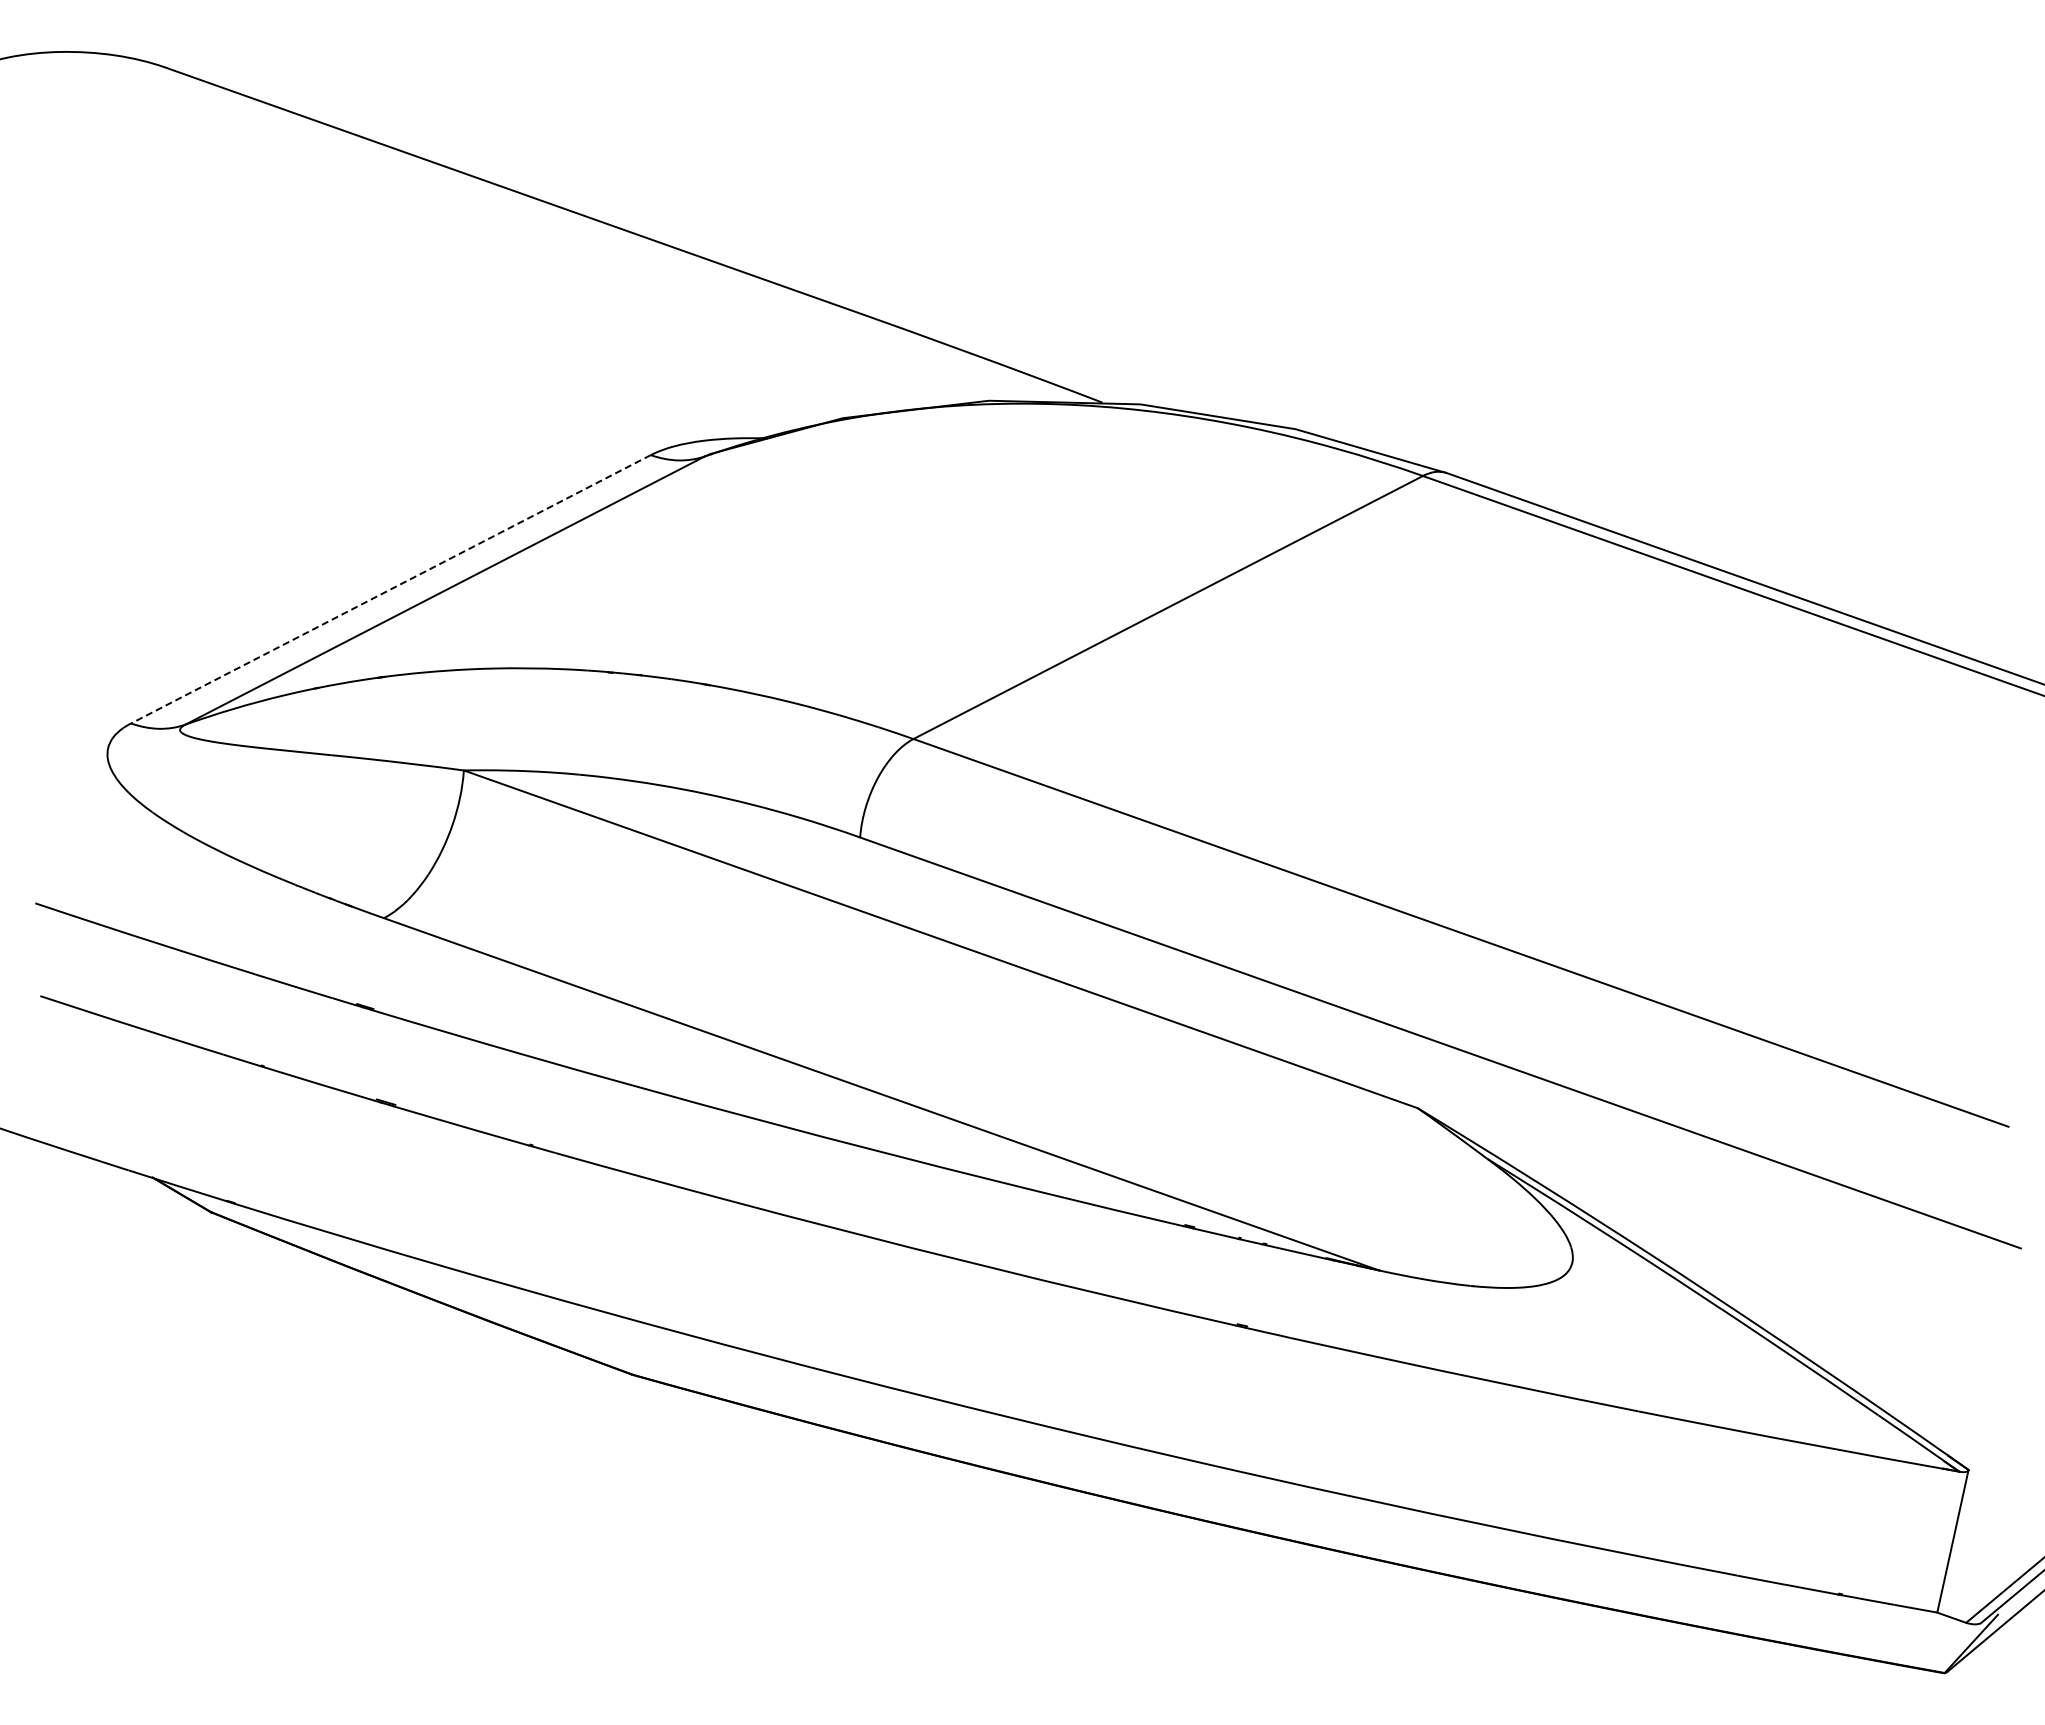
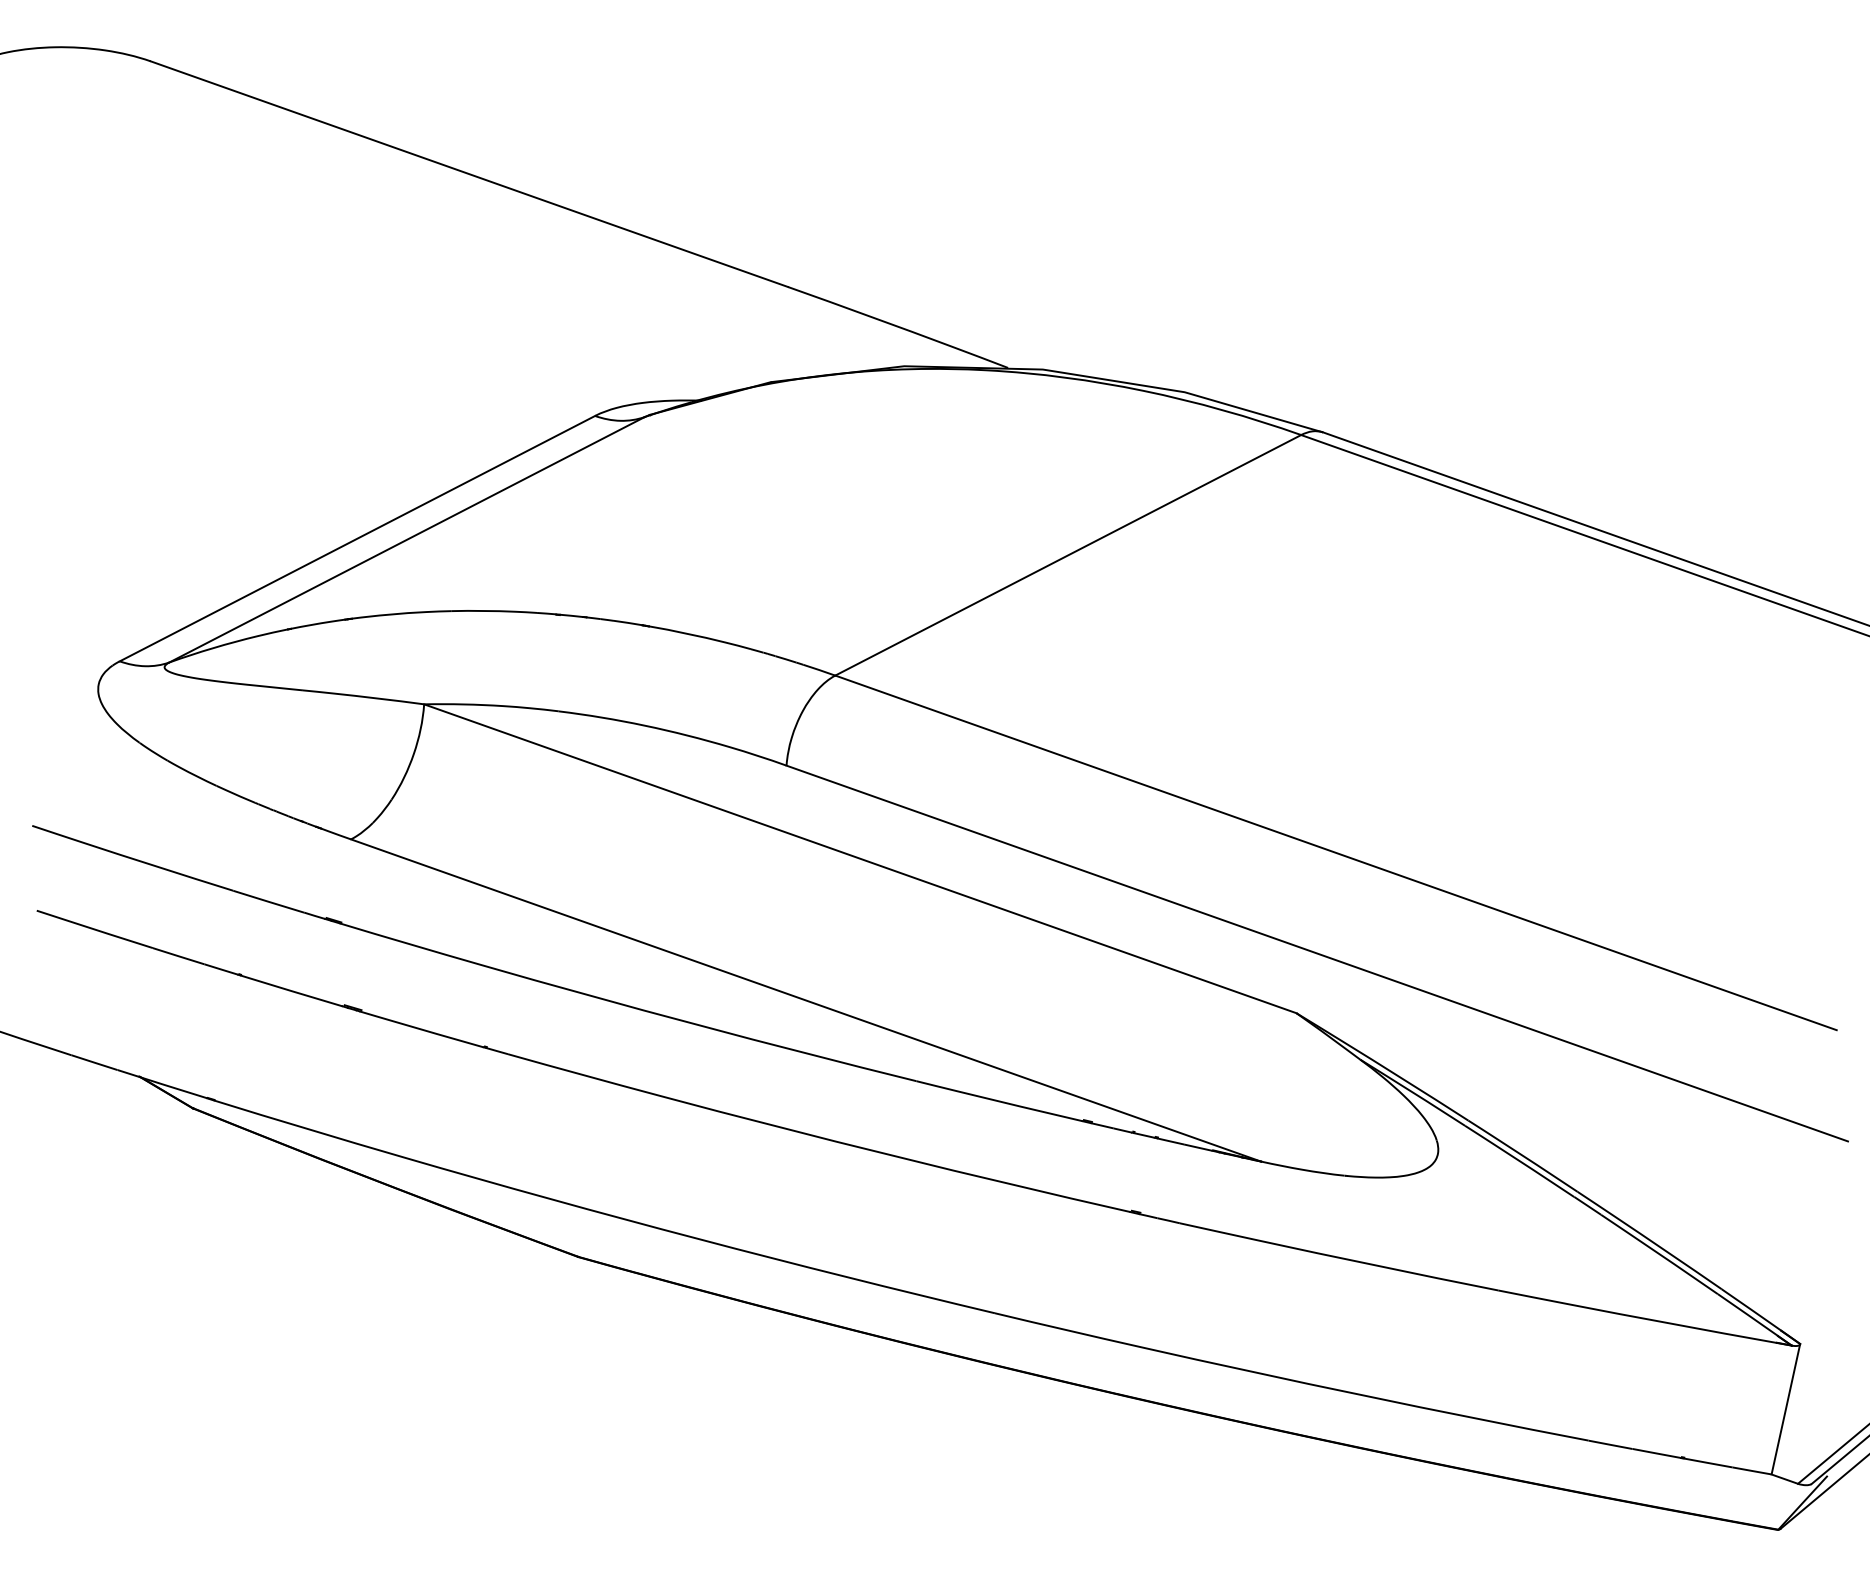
line: (390, 589) -> (357, 538), dashed -> solid

